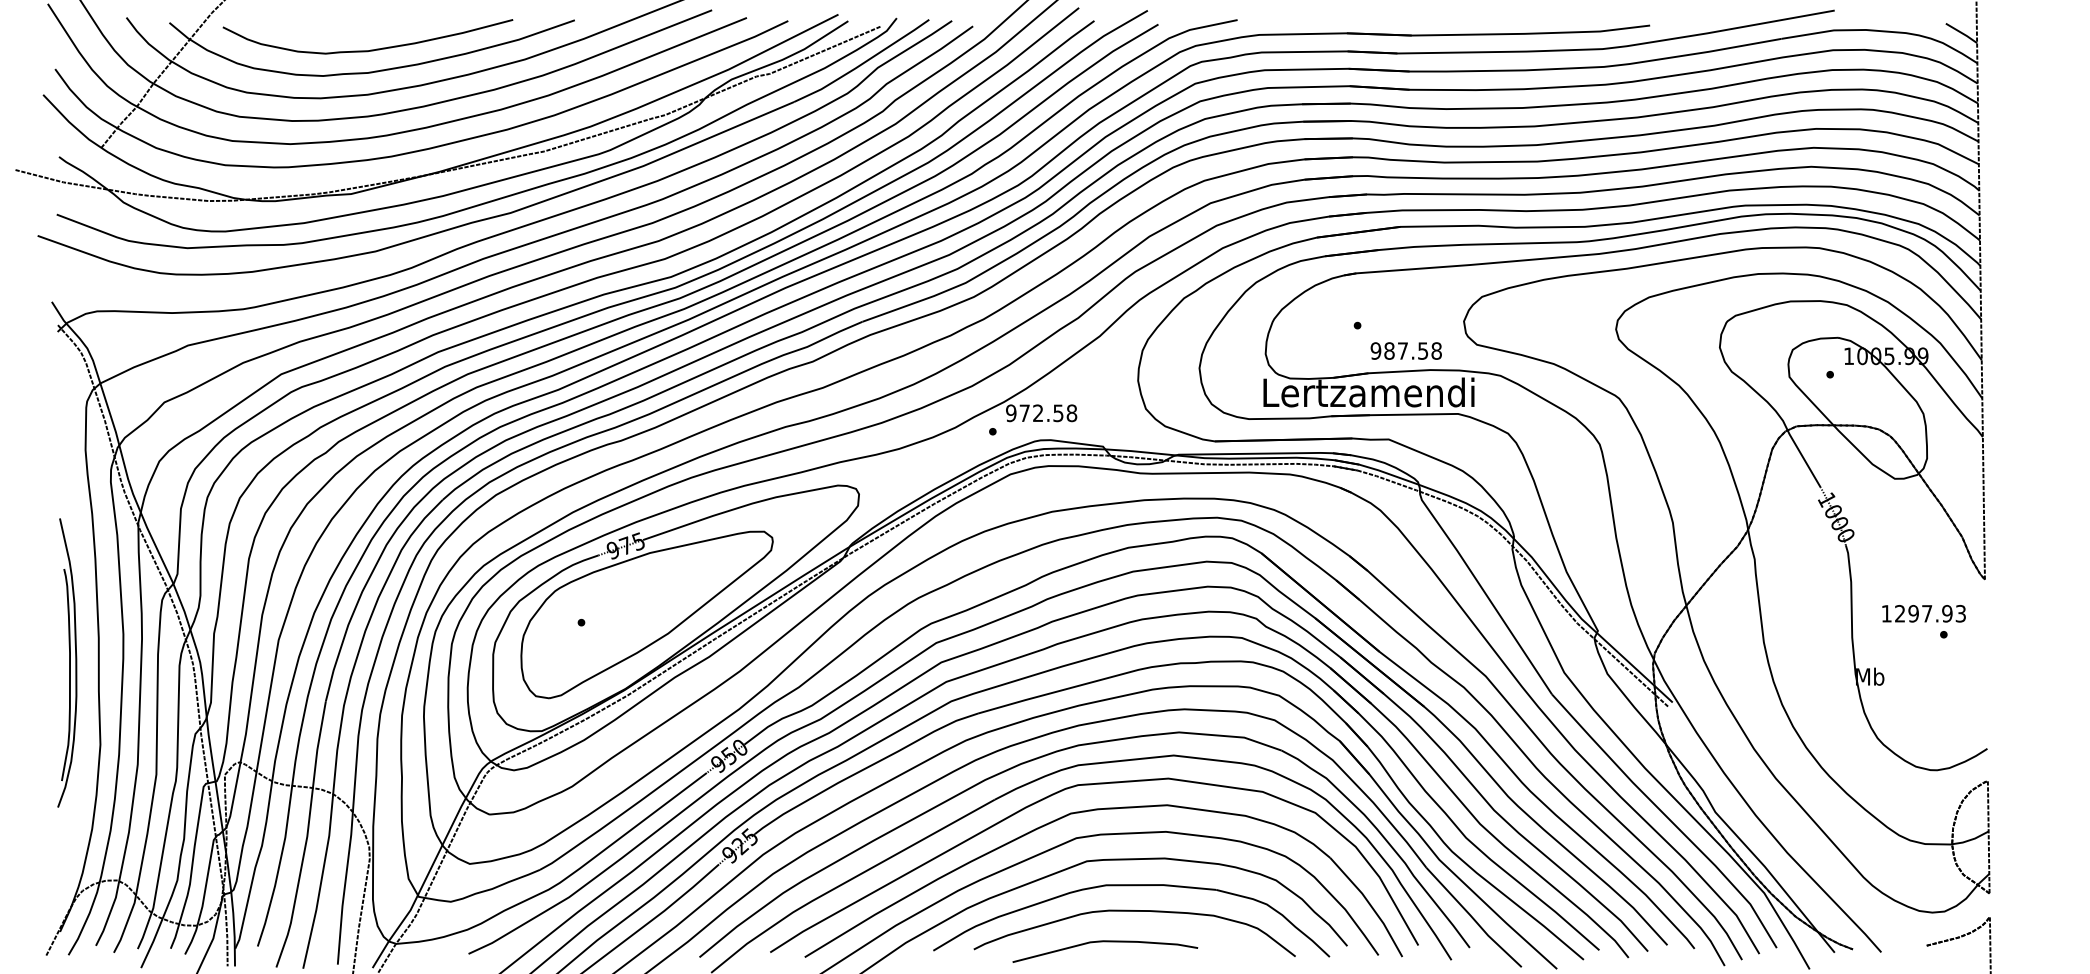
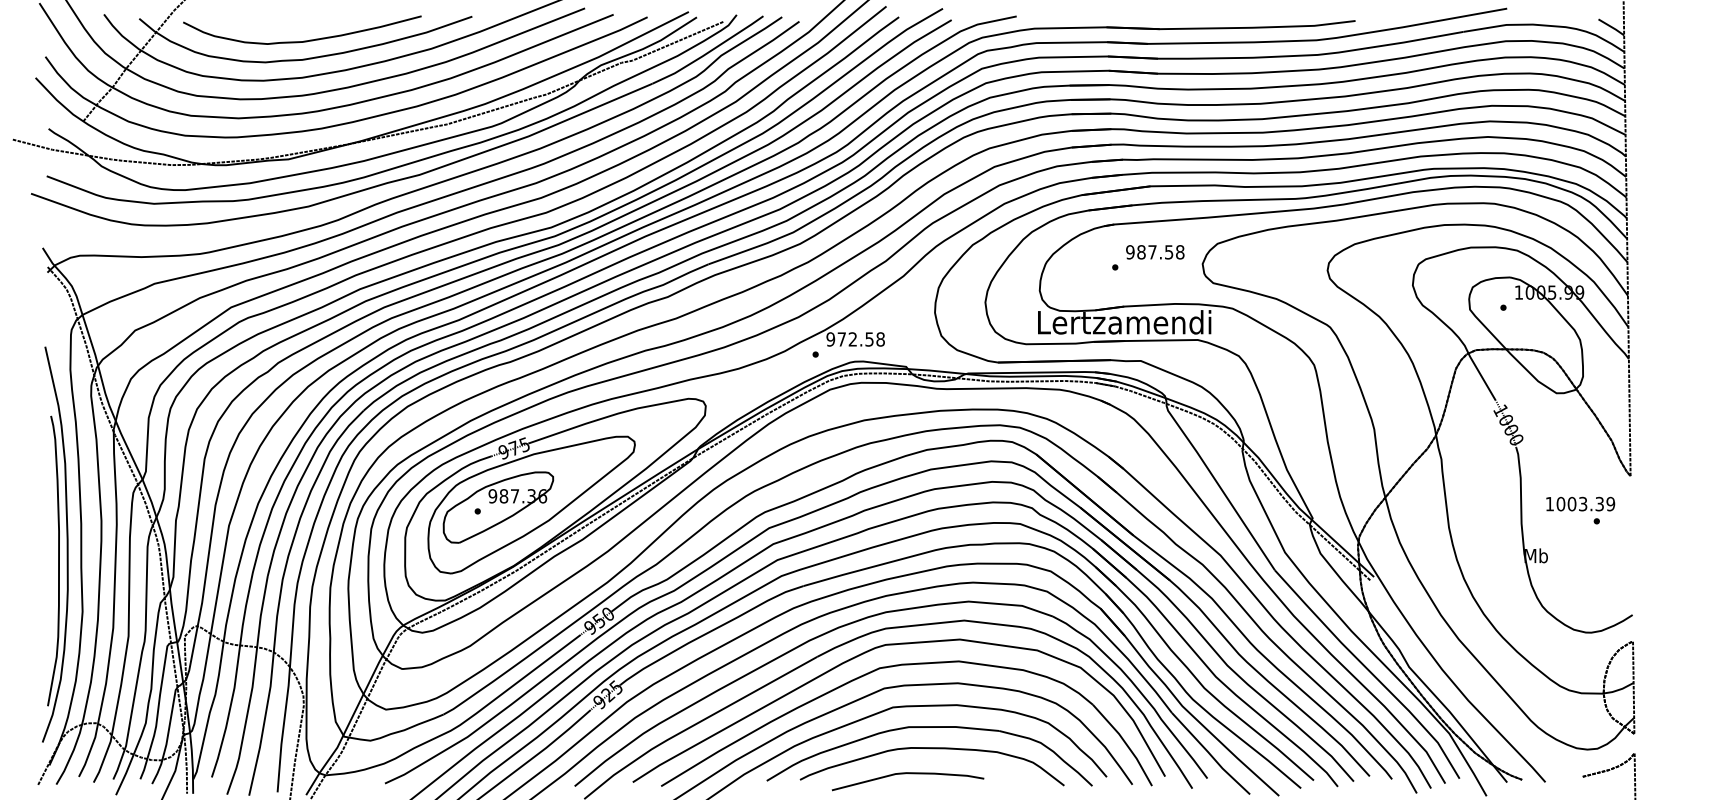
text: (1406, 351) -> (1155, 252), moved
text: (1930, 613) -> (1585, 503), 1297.93 -> 1003.39
part: (606, 617) -> (498, 507), added
part: (67, 662) -> (55, 544), size x1.67

